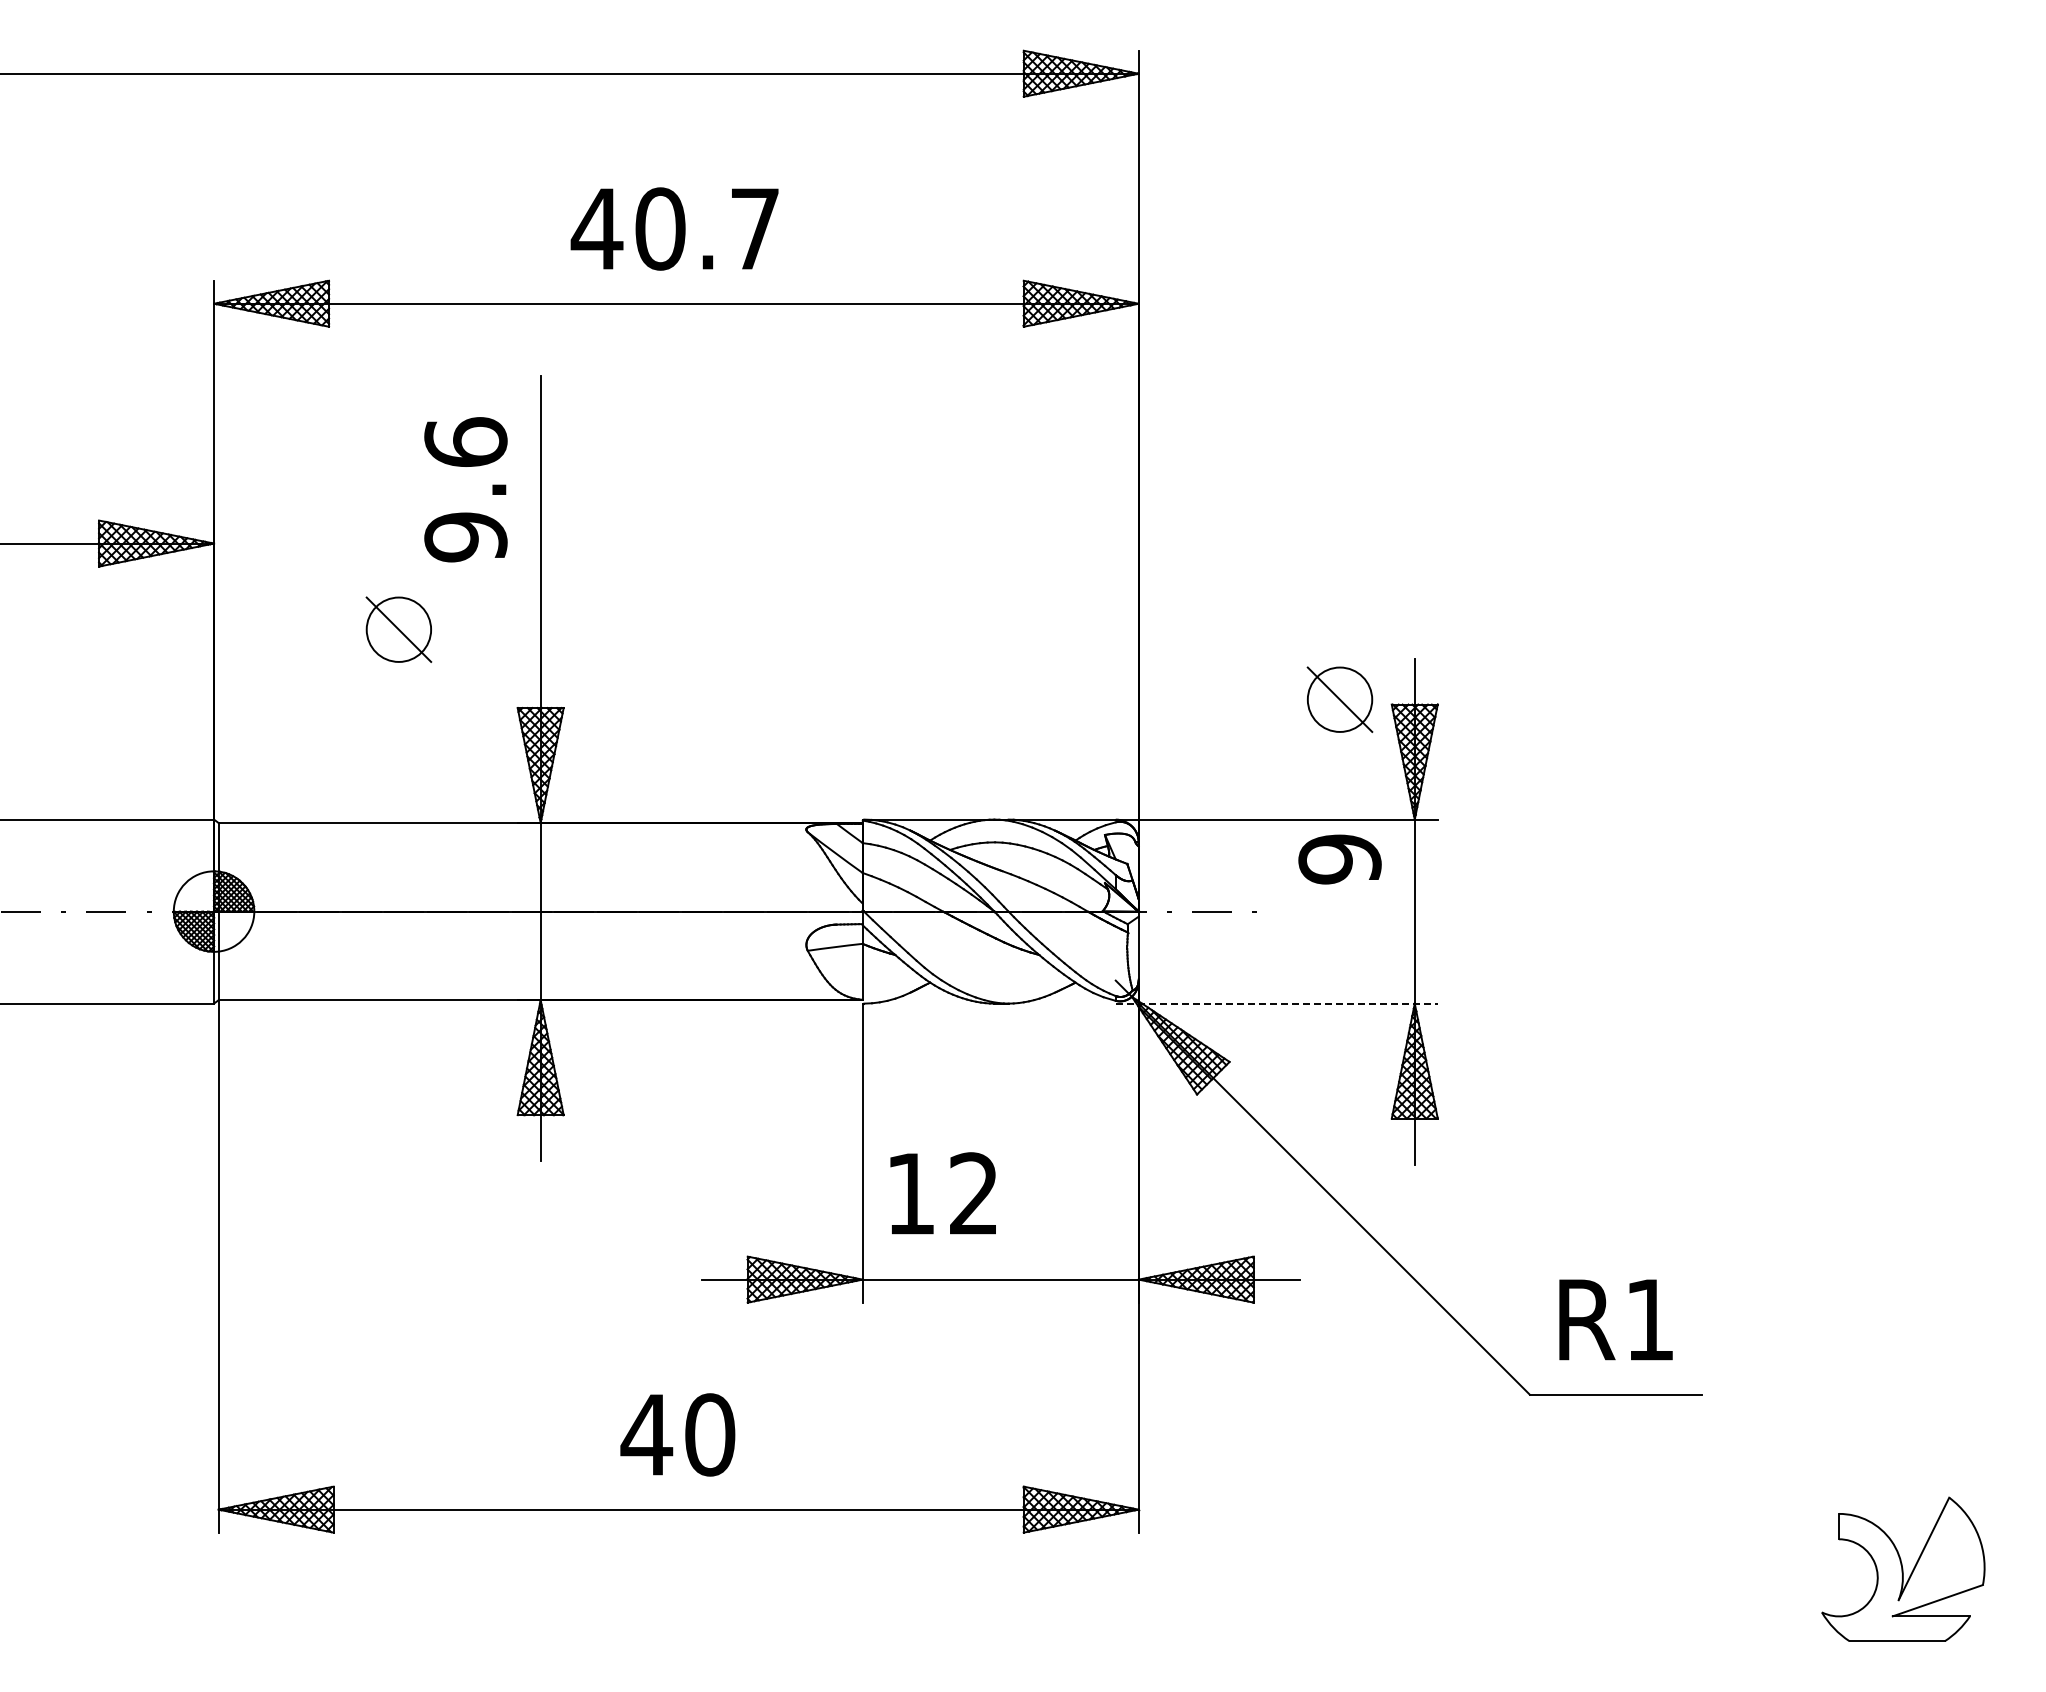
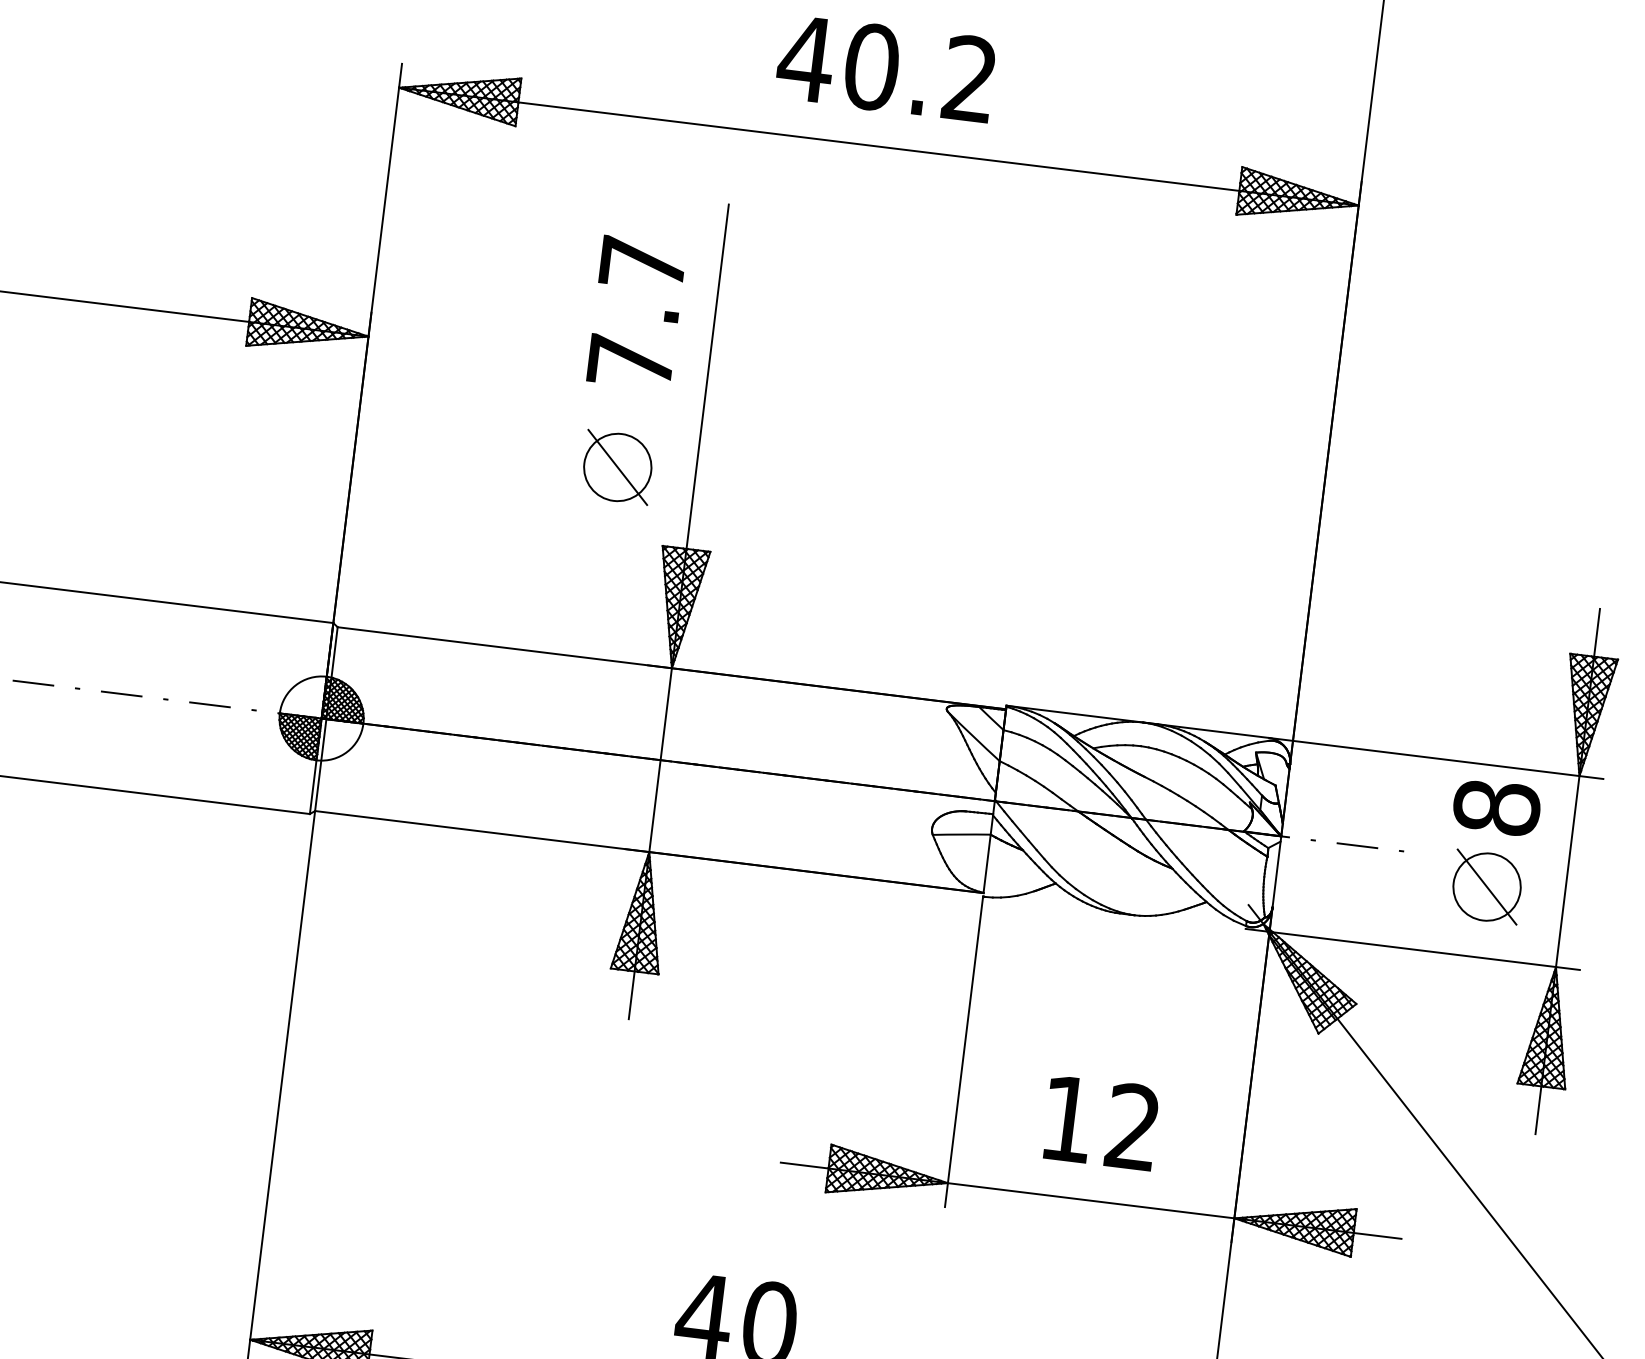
text: (754, 228) -> (969, 78), 40.7 -> 40.2
text: (465, 489) -> (636, 312), 9.6 -> 7.7
part: (398, 629) -> (617, 467), moved
part: (1339, 699) -> (1486, 886), moved
text: (1339, 859) -> (1496, 807), 9 -> 8
line: (1277, 1003) -> (1413, 949), dashed -> solid
text: (942, 1193) -> (1100, 1122), moved

